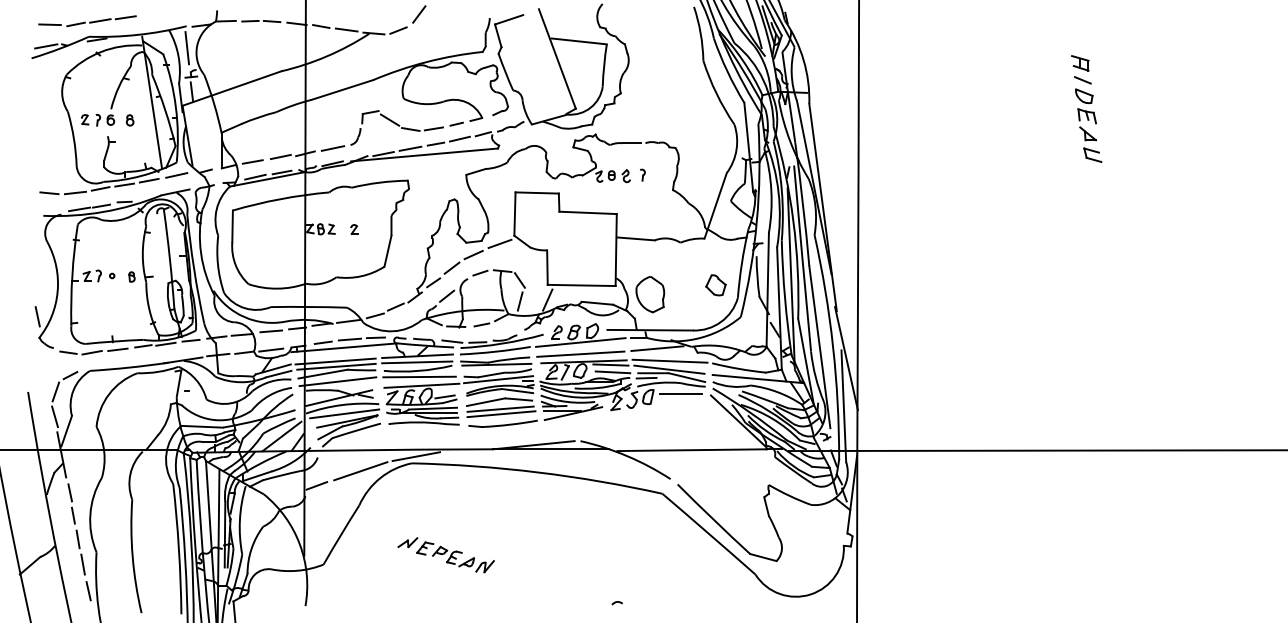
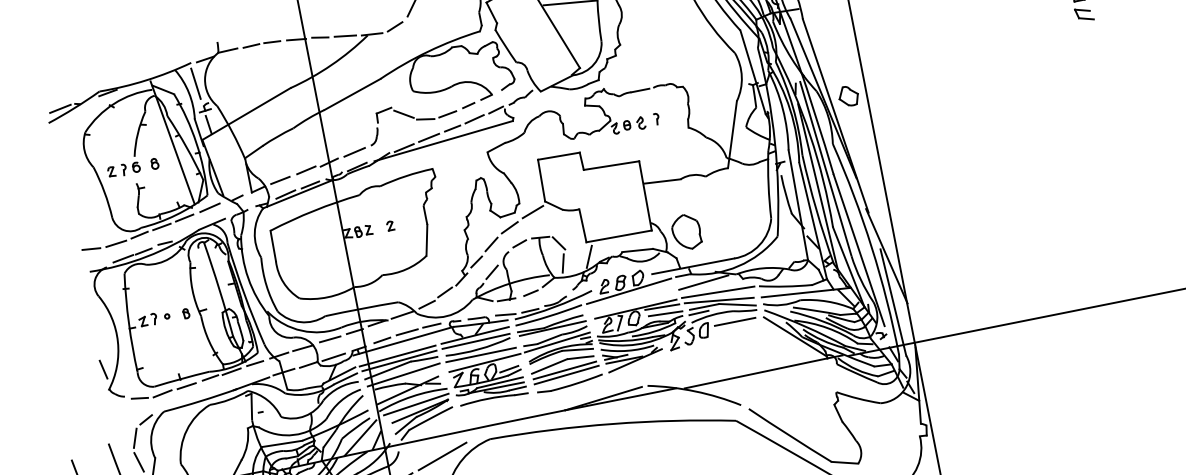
part: (87, 21) -> (95, 77), removed
part: (715, 285) -> (848, 96), moved
line: (580, 353) -> (630, 301), removed
line: (416, 456) -> (493, 431), removed

